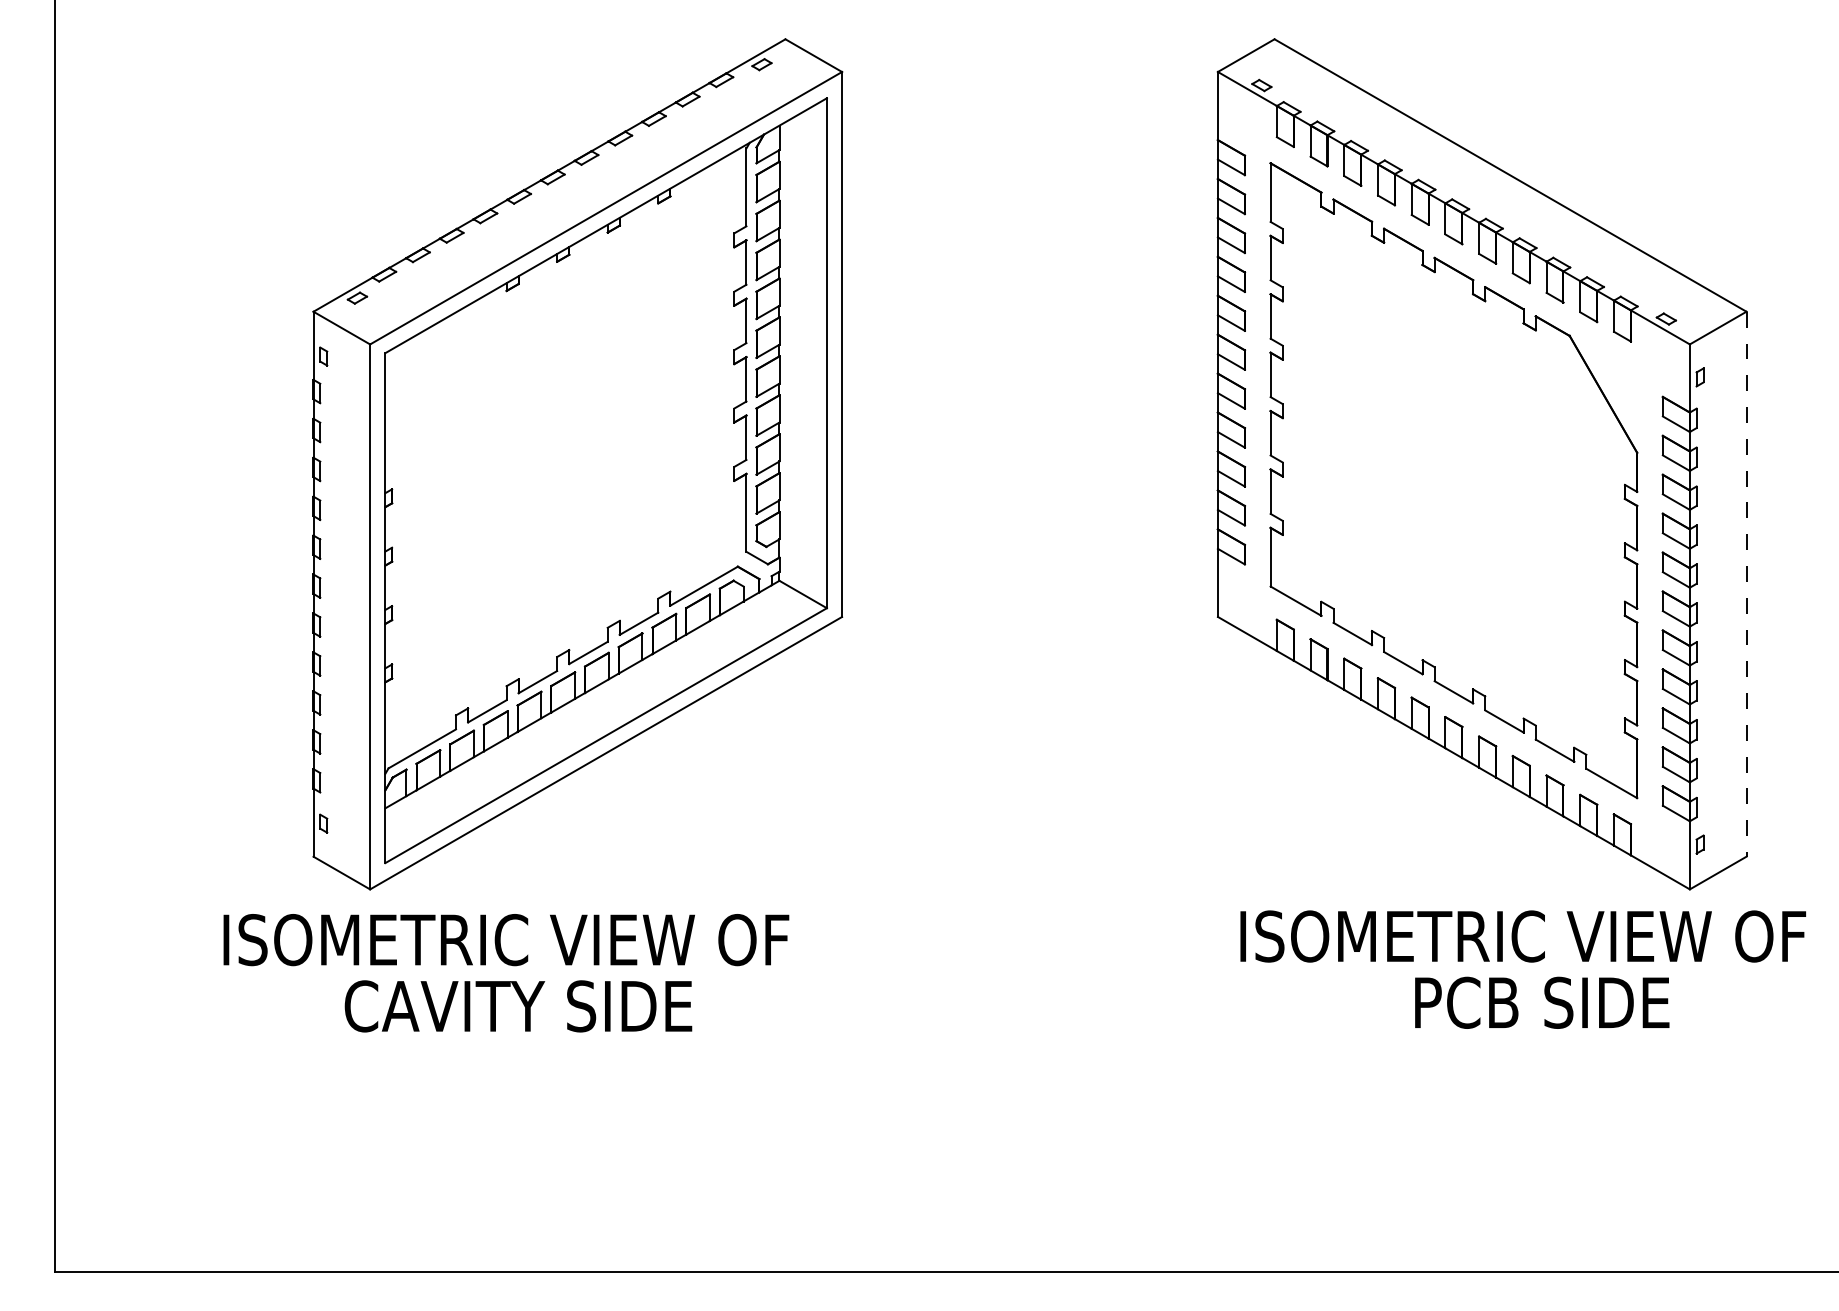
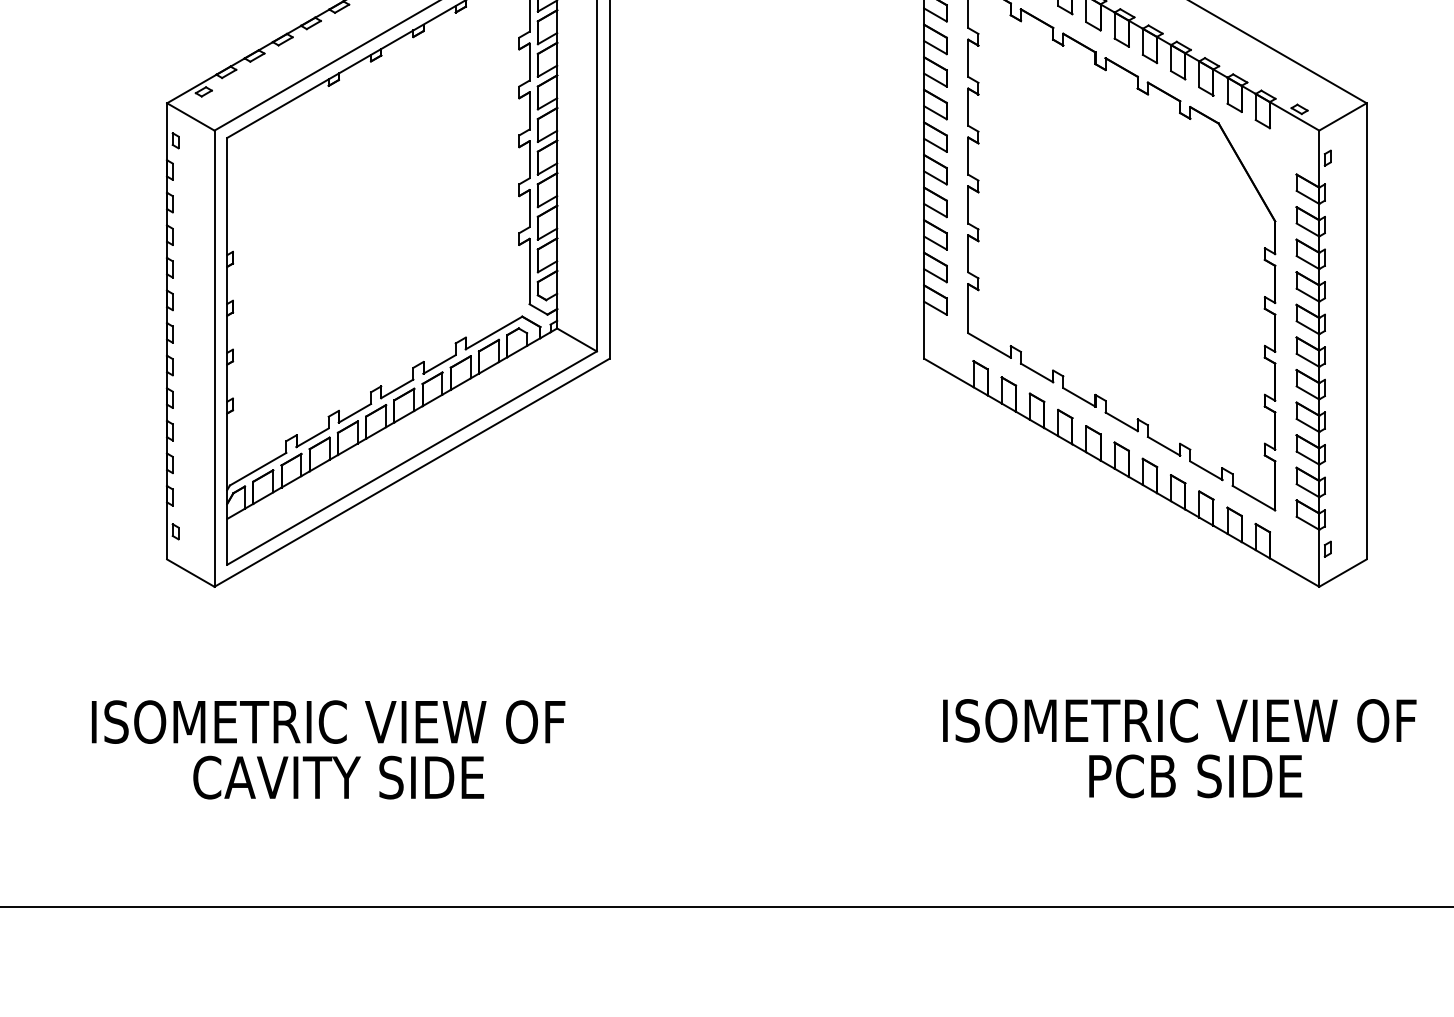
line: (1746, 584) -> (1366, 331), dashed -> solid
text: (1522, 969) -> (1179, 748), moved
text: (506, 973) -> (328, 750), moved

